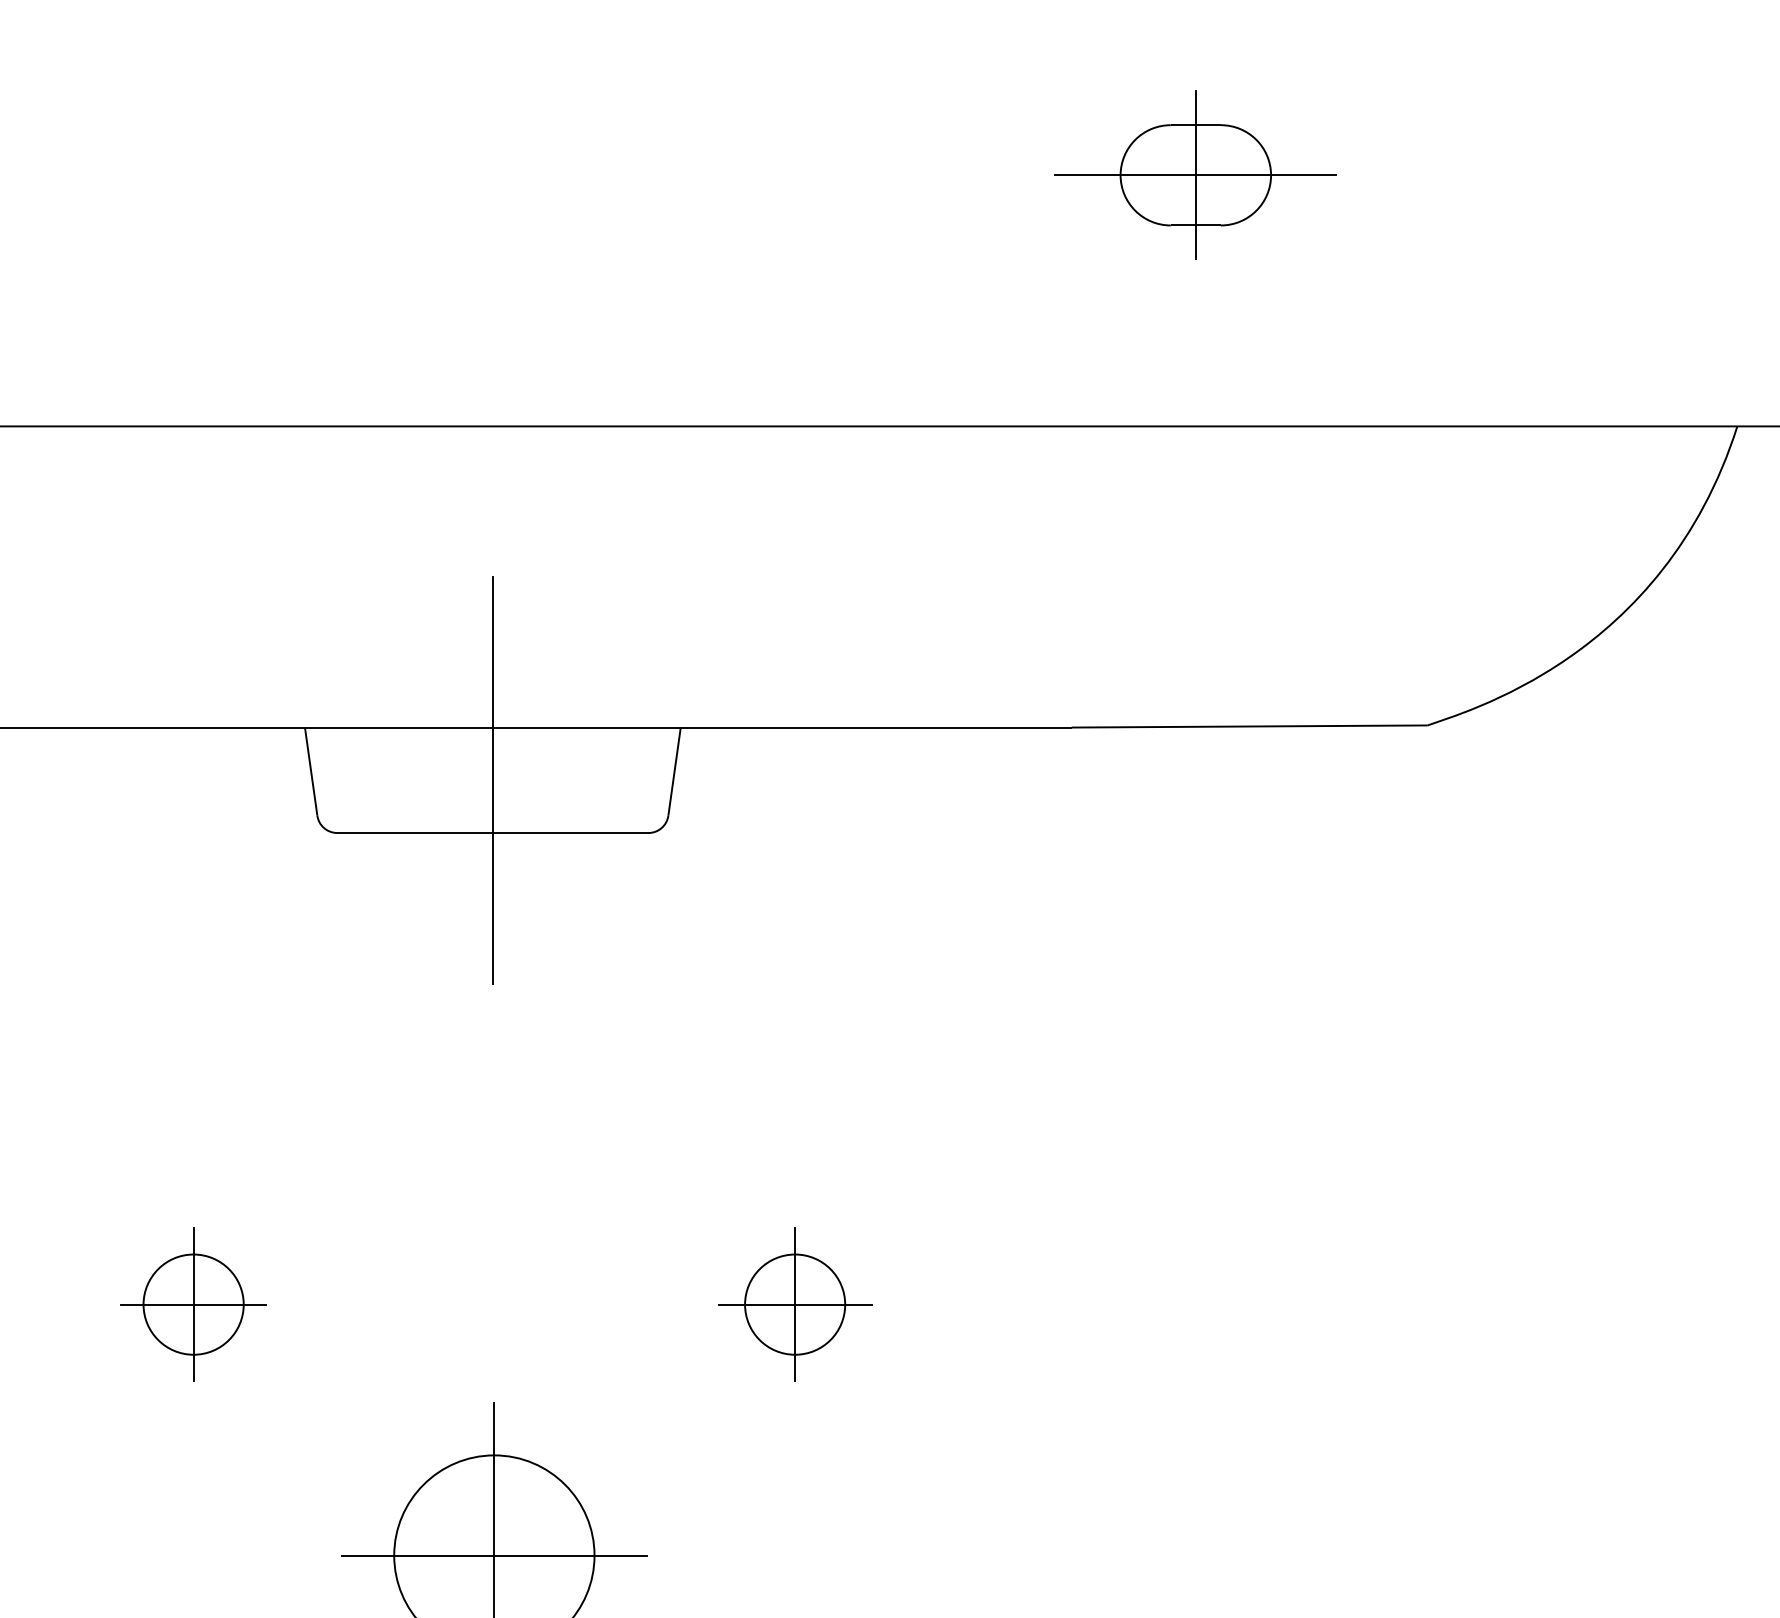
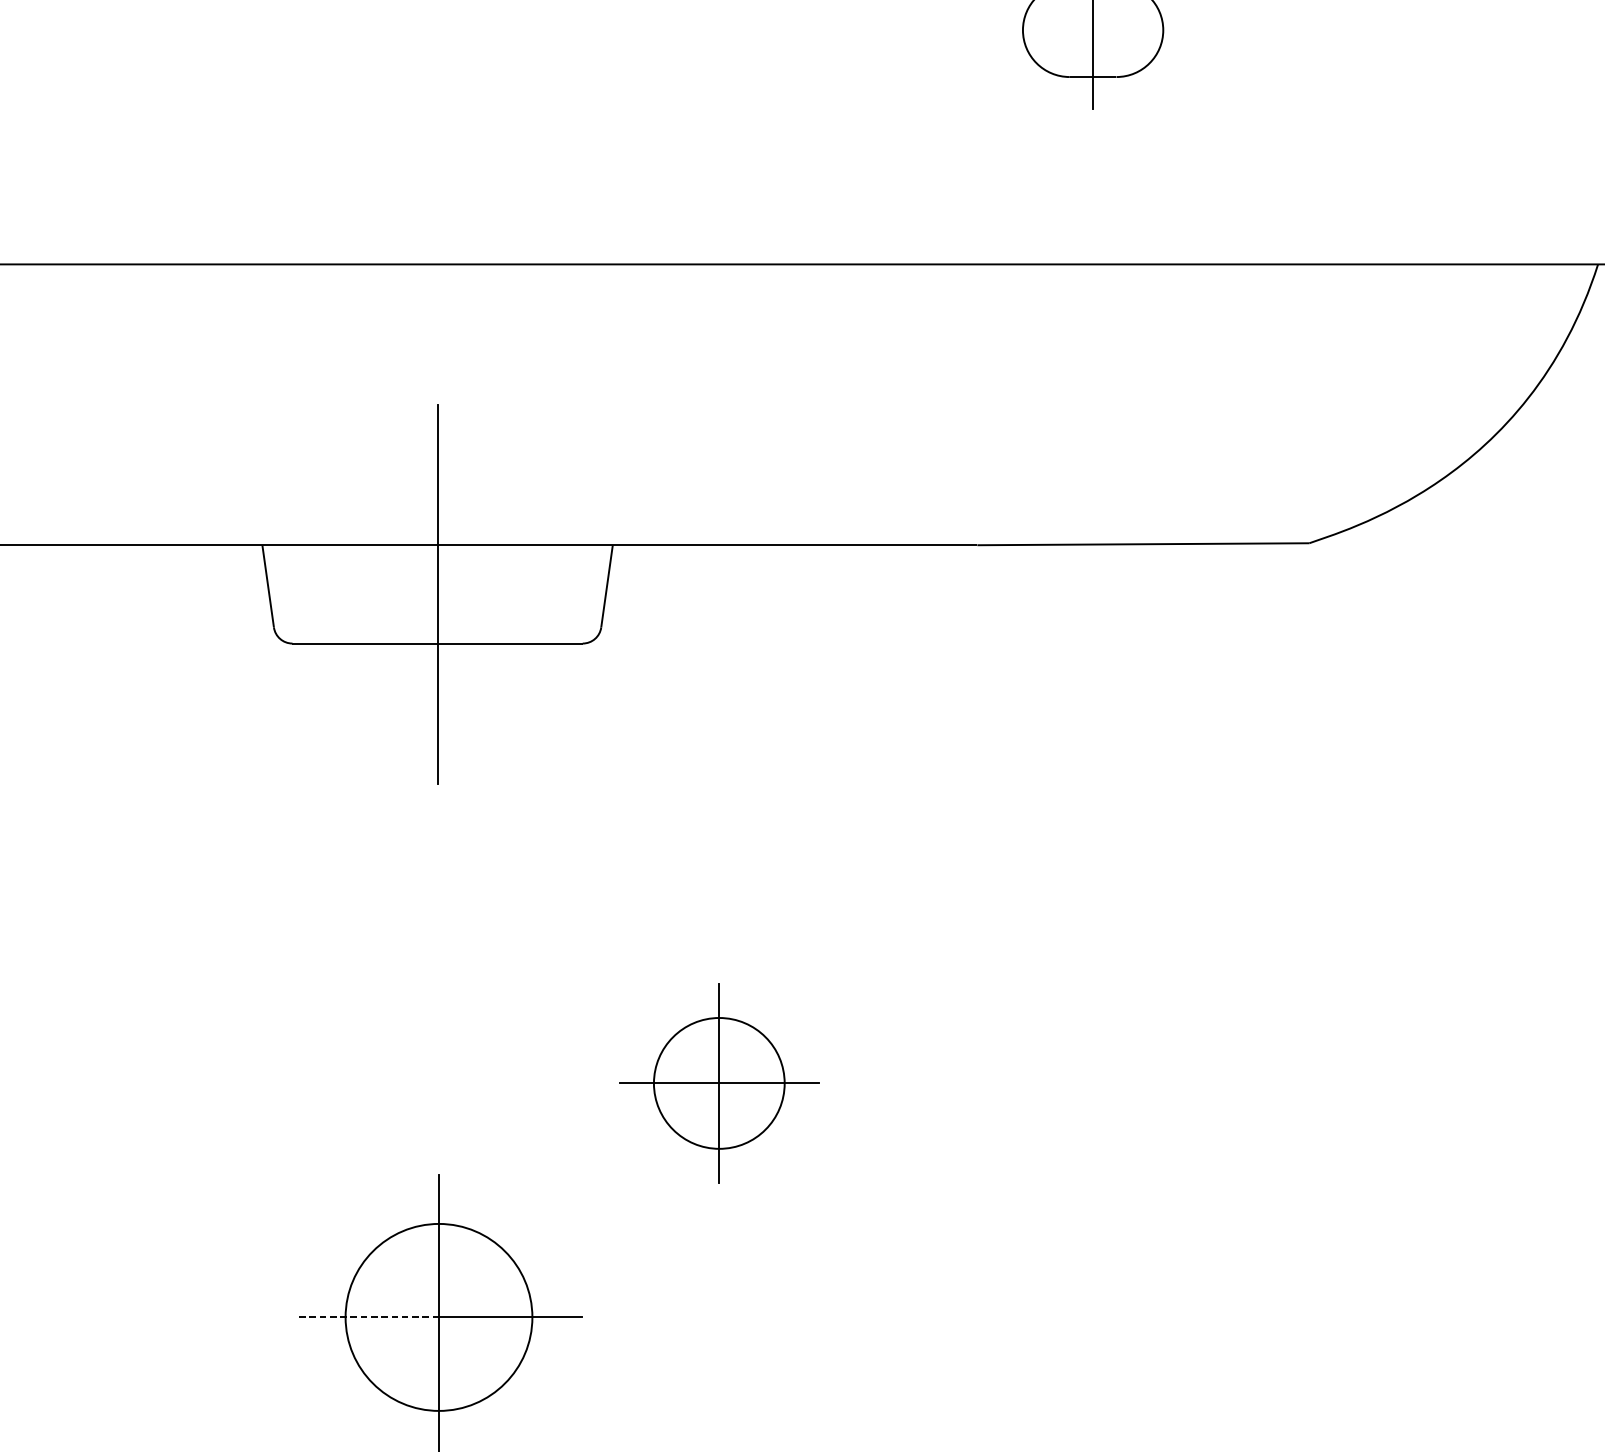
line: (1195, 175) -> (1092, 30), removed
part: (193, 1304) -> (158, 1083), removed
part: (795, 1304) -> (719, 1083), size x1.4
line: (417, 1555) -> (367, 1317), solid -> dashed

